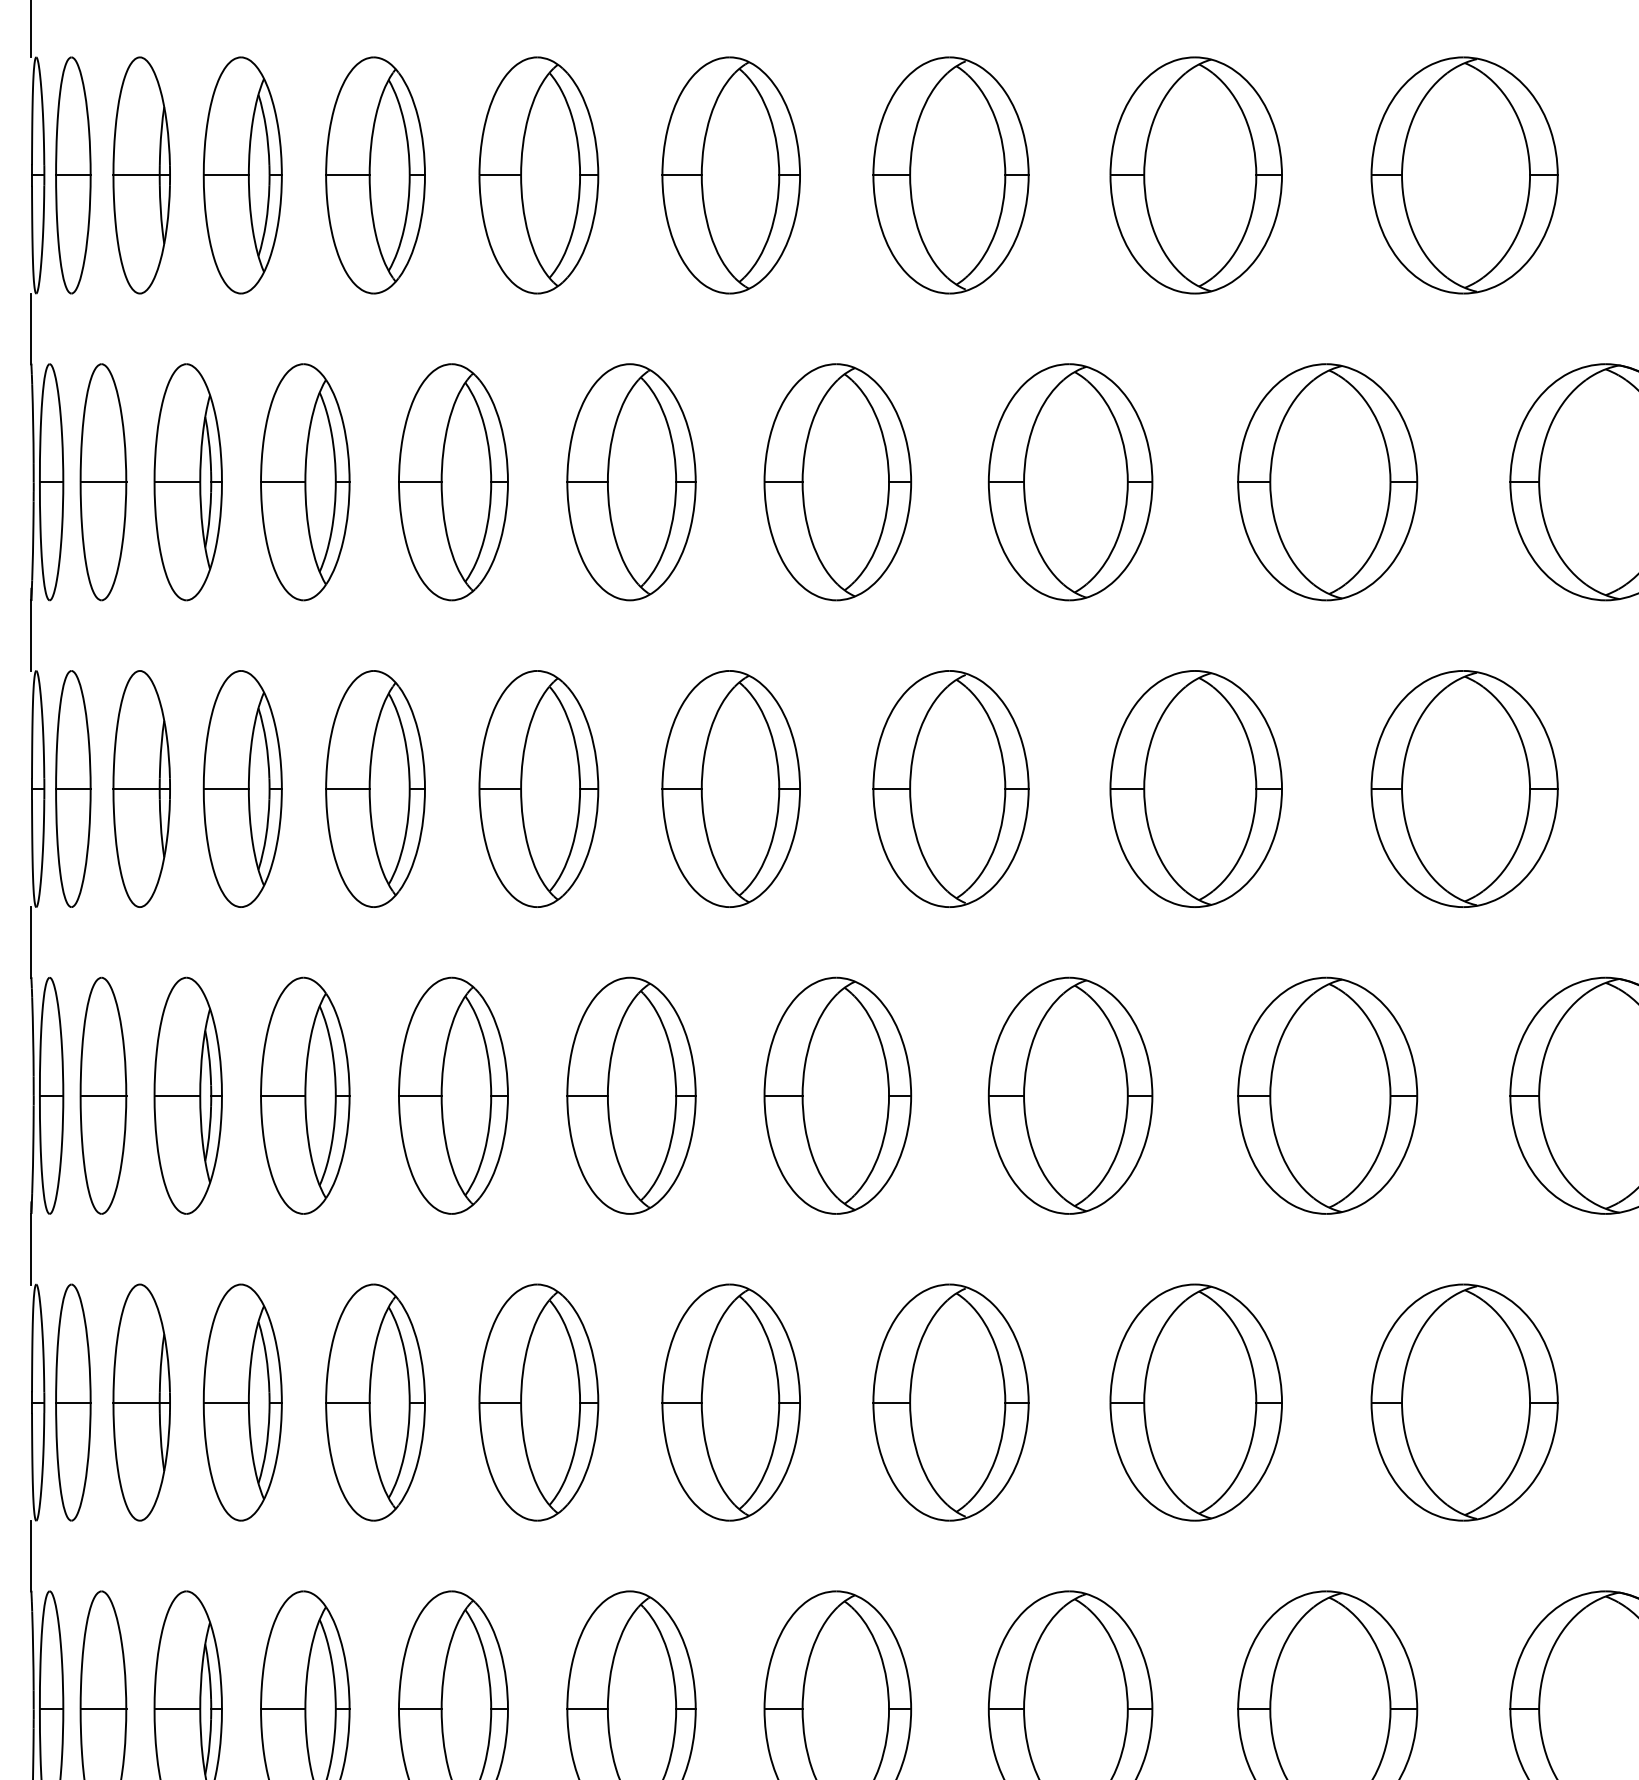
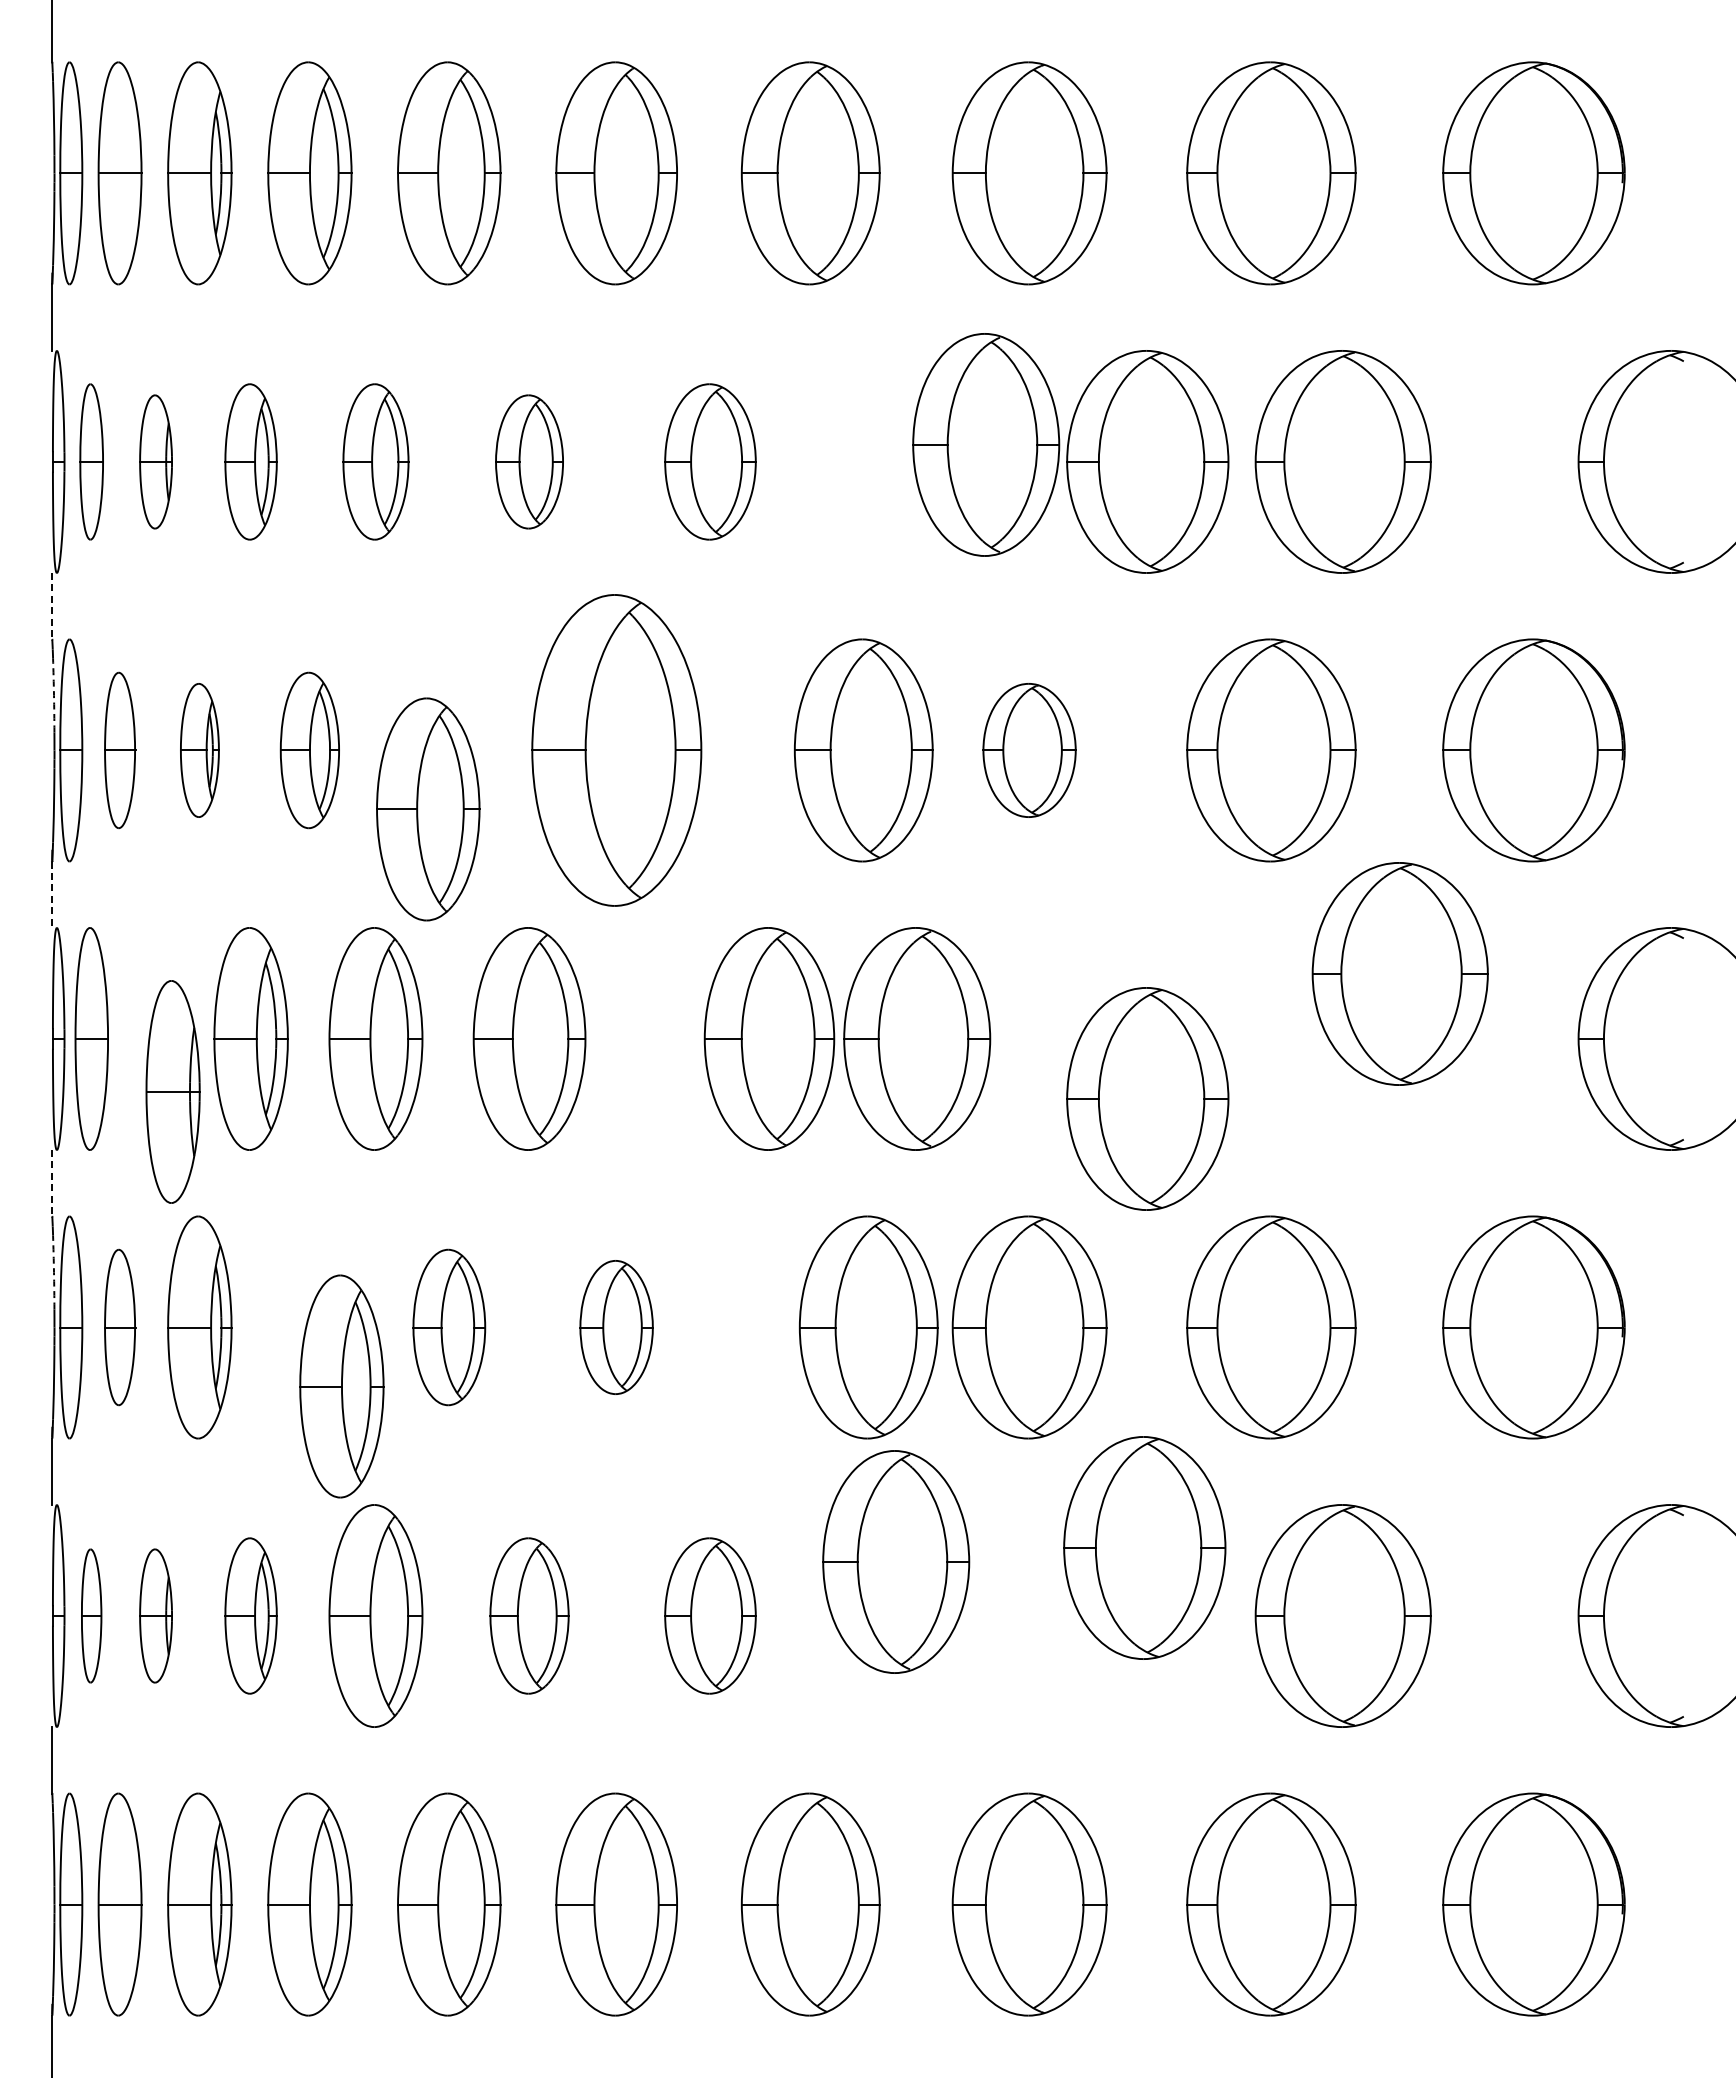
part: (73, 175) -> (91, 461), size x0.7
part: (141, 175) -> (155, 461), size x0.6
part: (242, 175) -> (250, 461), size x0.7
part: (375, 175) -> (375, 461), size x0.7
part: (538, 175) -> (529, 461), size x0.6
part: (731, 175) -> (710, 461), size x0.7
part: (951, 175) -> (986, 444), moved
part: (1463, 175) -> (1342, 461), moved
line: (31, 329) -> (52, 606), solid -> dashed
arc: (33, 423) -> (54, 695), solid -> dashed
part: (102, 482) -> (119, 750), size x0.7
part: (187, 482) -> (199, 750), size x0.6
part: (304, 482) -> (309, 750), size x0.7
part: (453, 482) -> (428, 809), moved
part: (631, 482) -> (616, 750), size x1.4
part: (837, 482) -> (863, 750), moved
part: (1070, 482) -> (1029, 750), size x0.6
line: (31, 636) -> (52, 895), solid -> dashed
part: (141, 788) -> (172, 1091), moved
part: (731, 788) -> (769, 1038), moved
part: (1195, 788) -> (1147, 1098), moved
part: (1463, 788) -> (1399, 973), moved
line: (31, 942) -> (52, 1183), solid -> dashed
arc: (33, 1037) -> (54, 1272), solid -> dashed
part: (102, 1095) -> (119, 1327), size x0.7
part: (304, 1095) -> (341, 1386), moved
part: (453, 1095) -> (449, 1327), size x0.7
part: (631, 1095) -> (616, 1327), size x0.6
part: (837, 1095) -> (868, 1327), moved
part: (73, 1402) -> (91, 1615), size x0.6
part: (141, 1402) -> (155, 1615), size x0.6
part: (242, 1402) -> (250, 1615), size x0.7
part: (538, 1402) -> (529, 1615), size x0.7
part: (731, 1402) -> (710, 1615), size x0.7
part: (951, 1402) -> (896, 1561), moved
part: (1195, 1402) -> (1144, 1547), moved
part: (1463, 1402) -> (1342, 1615), moved

